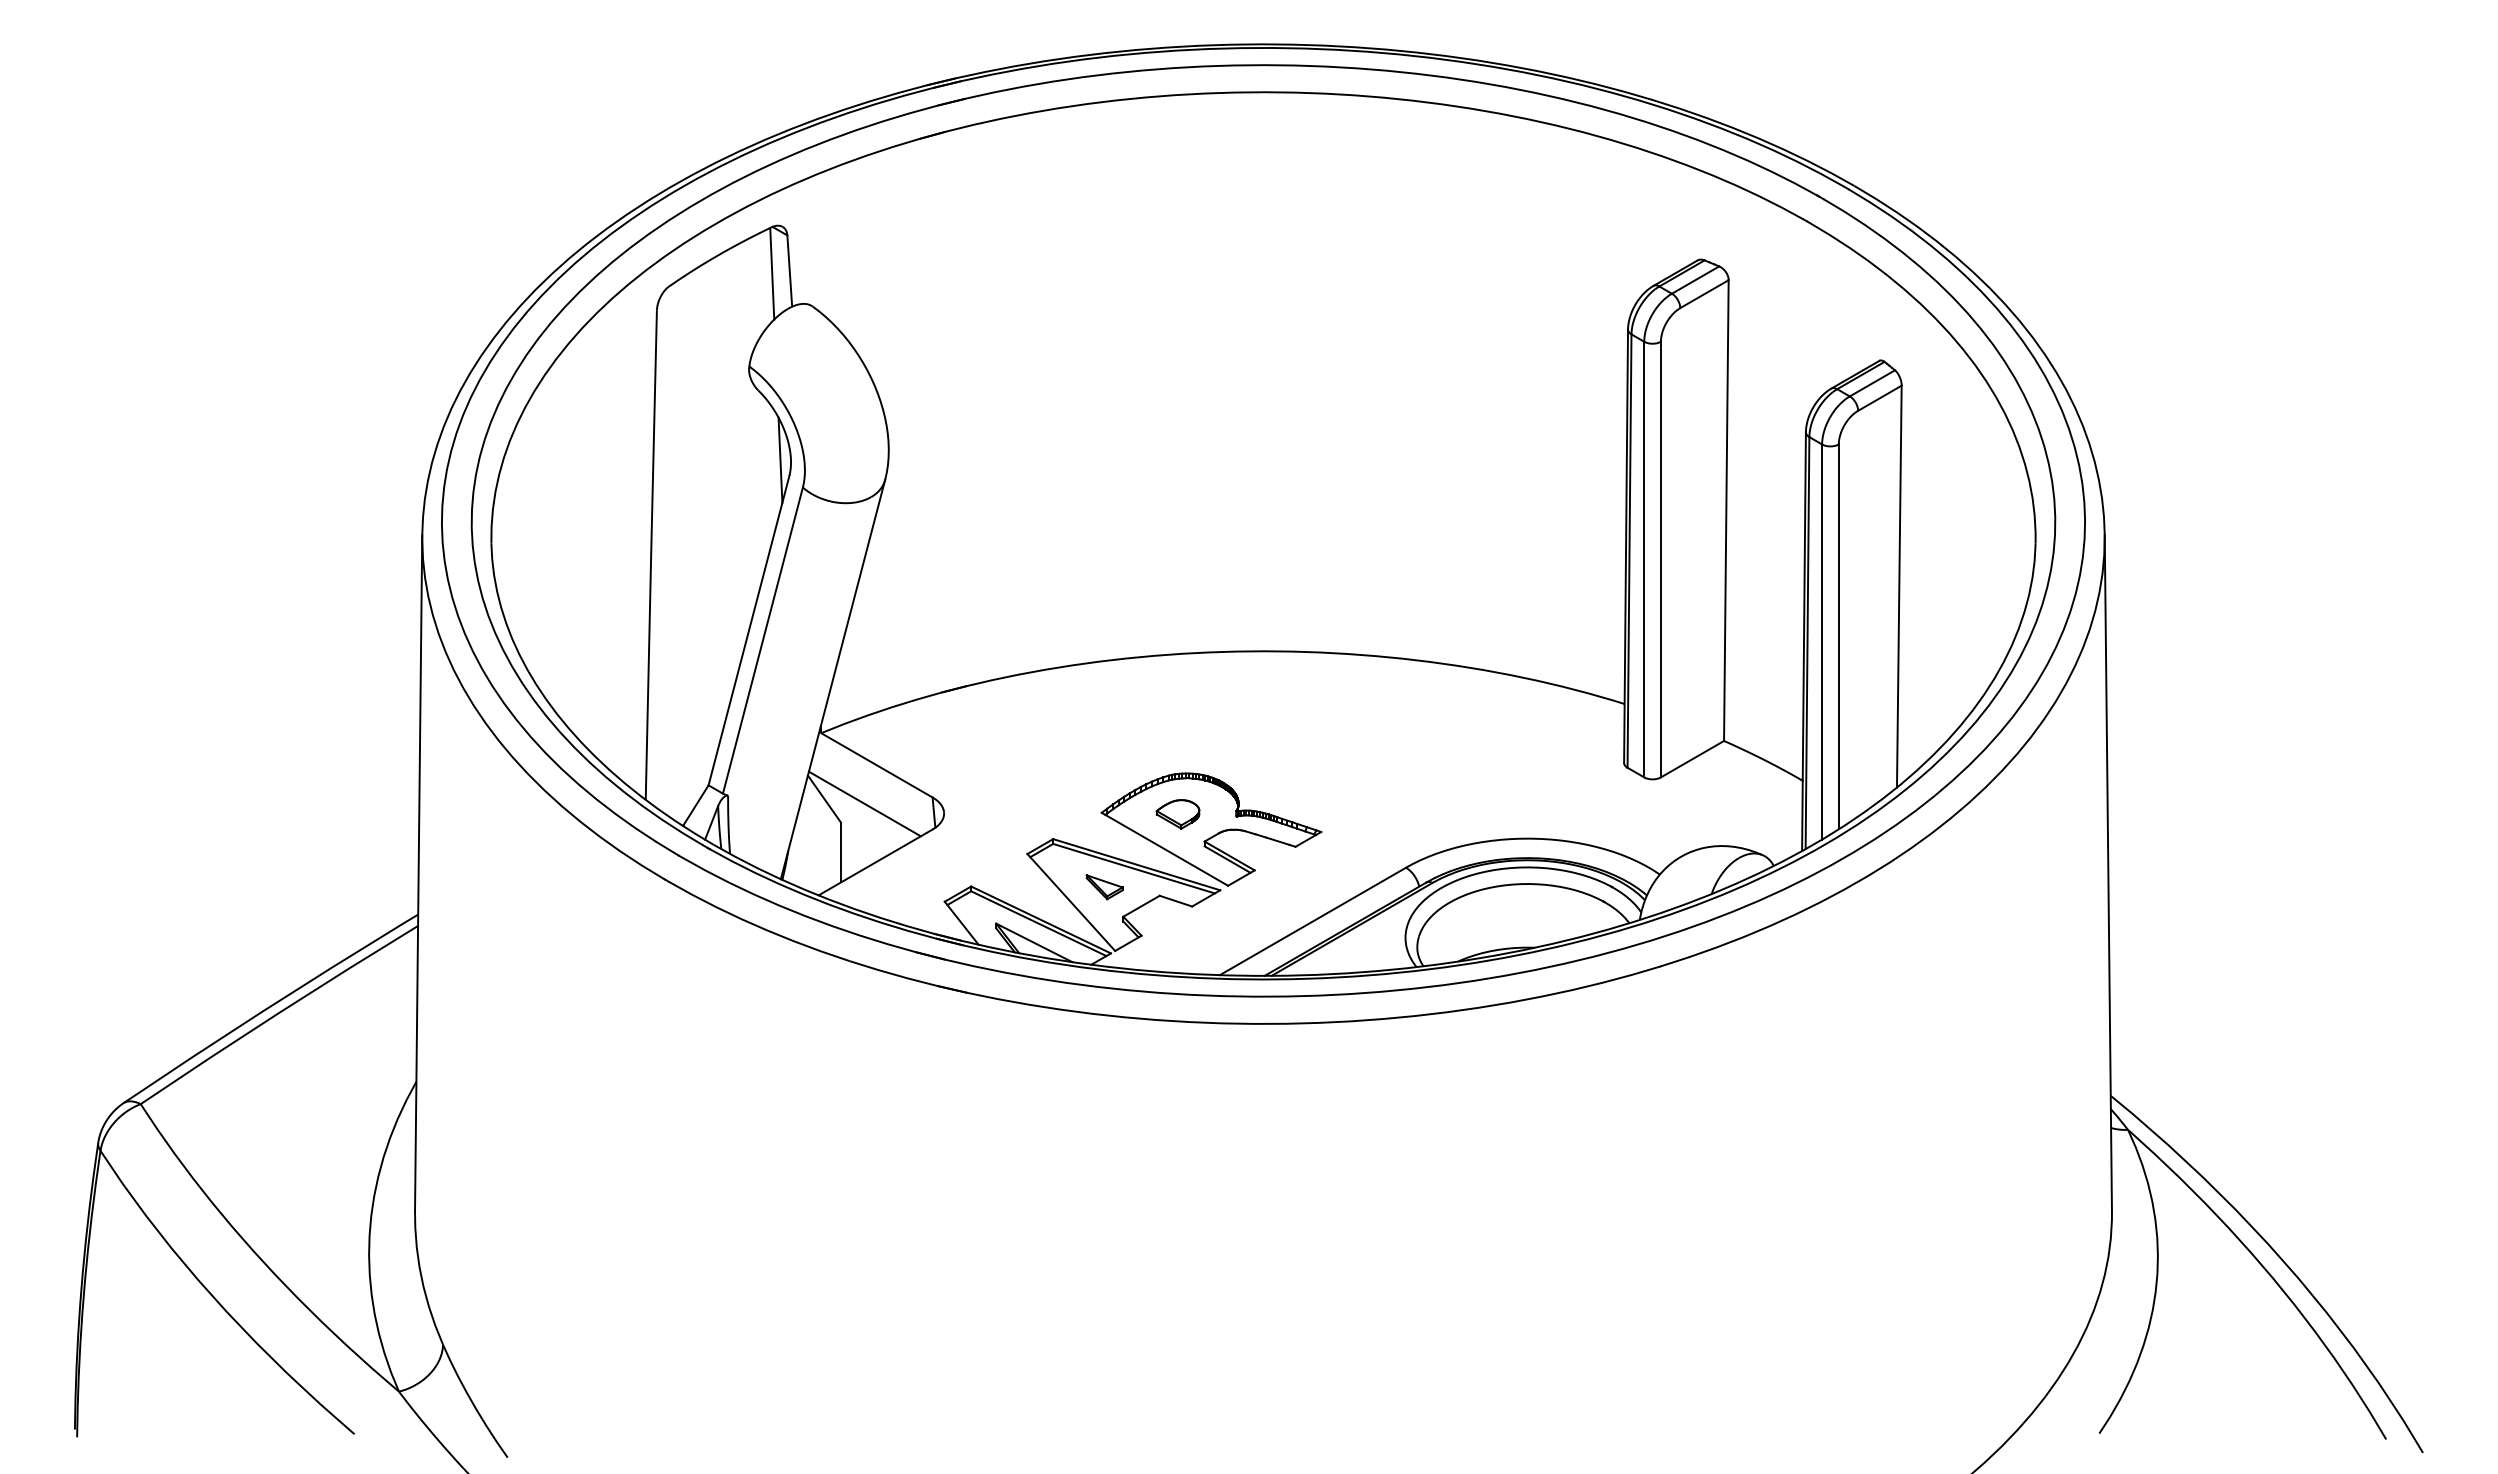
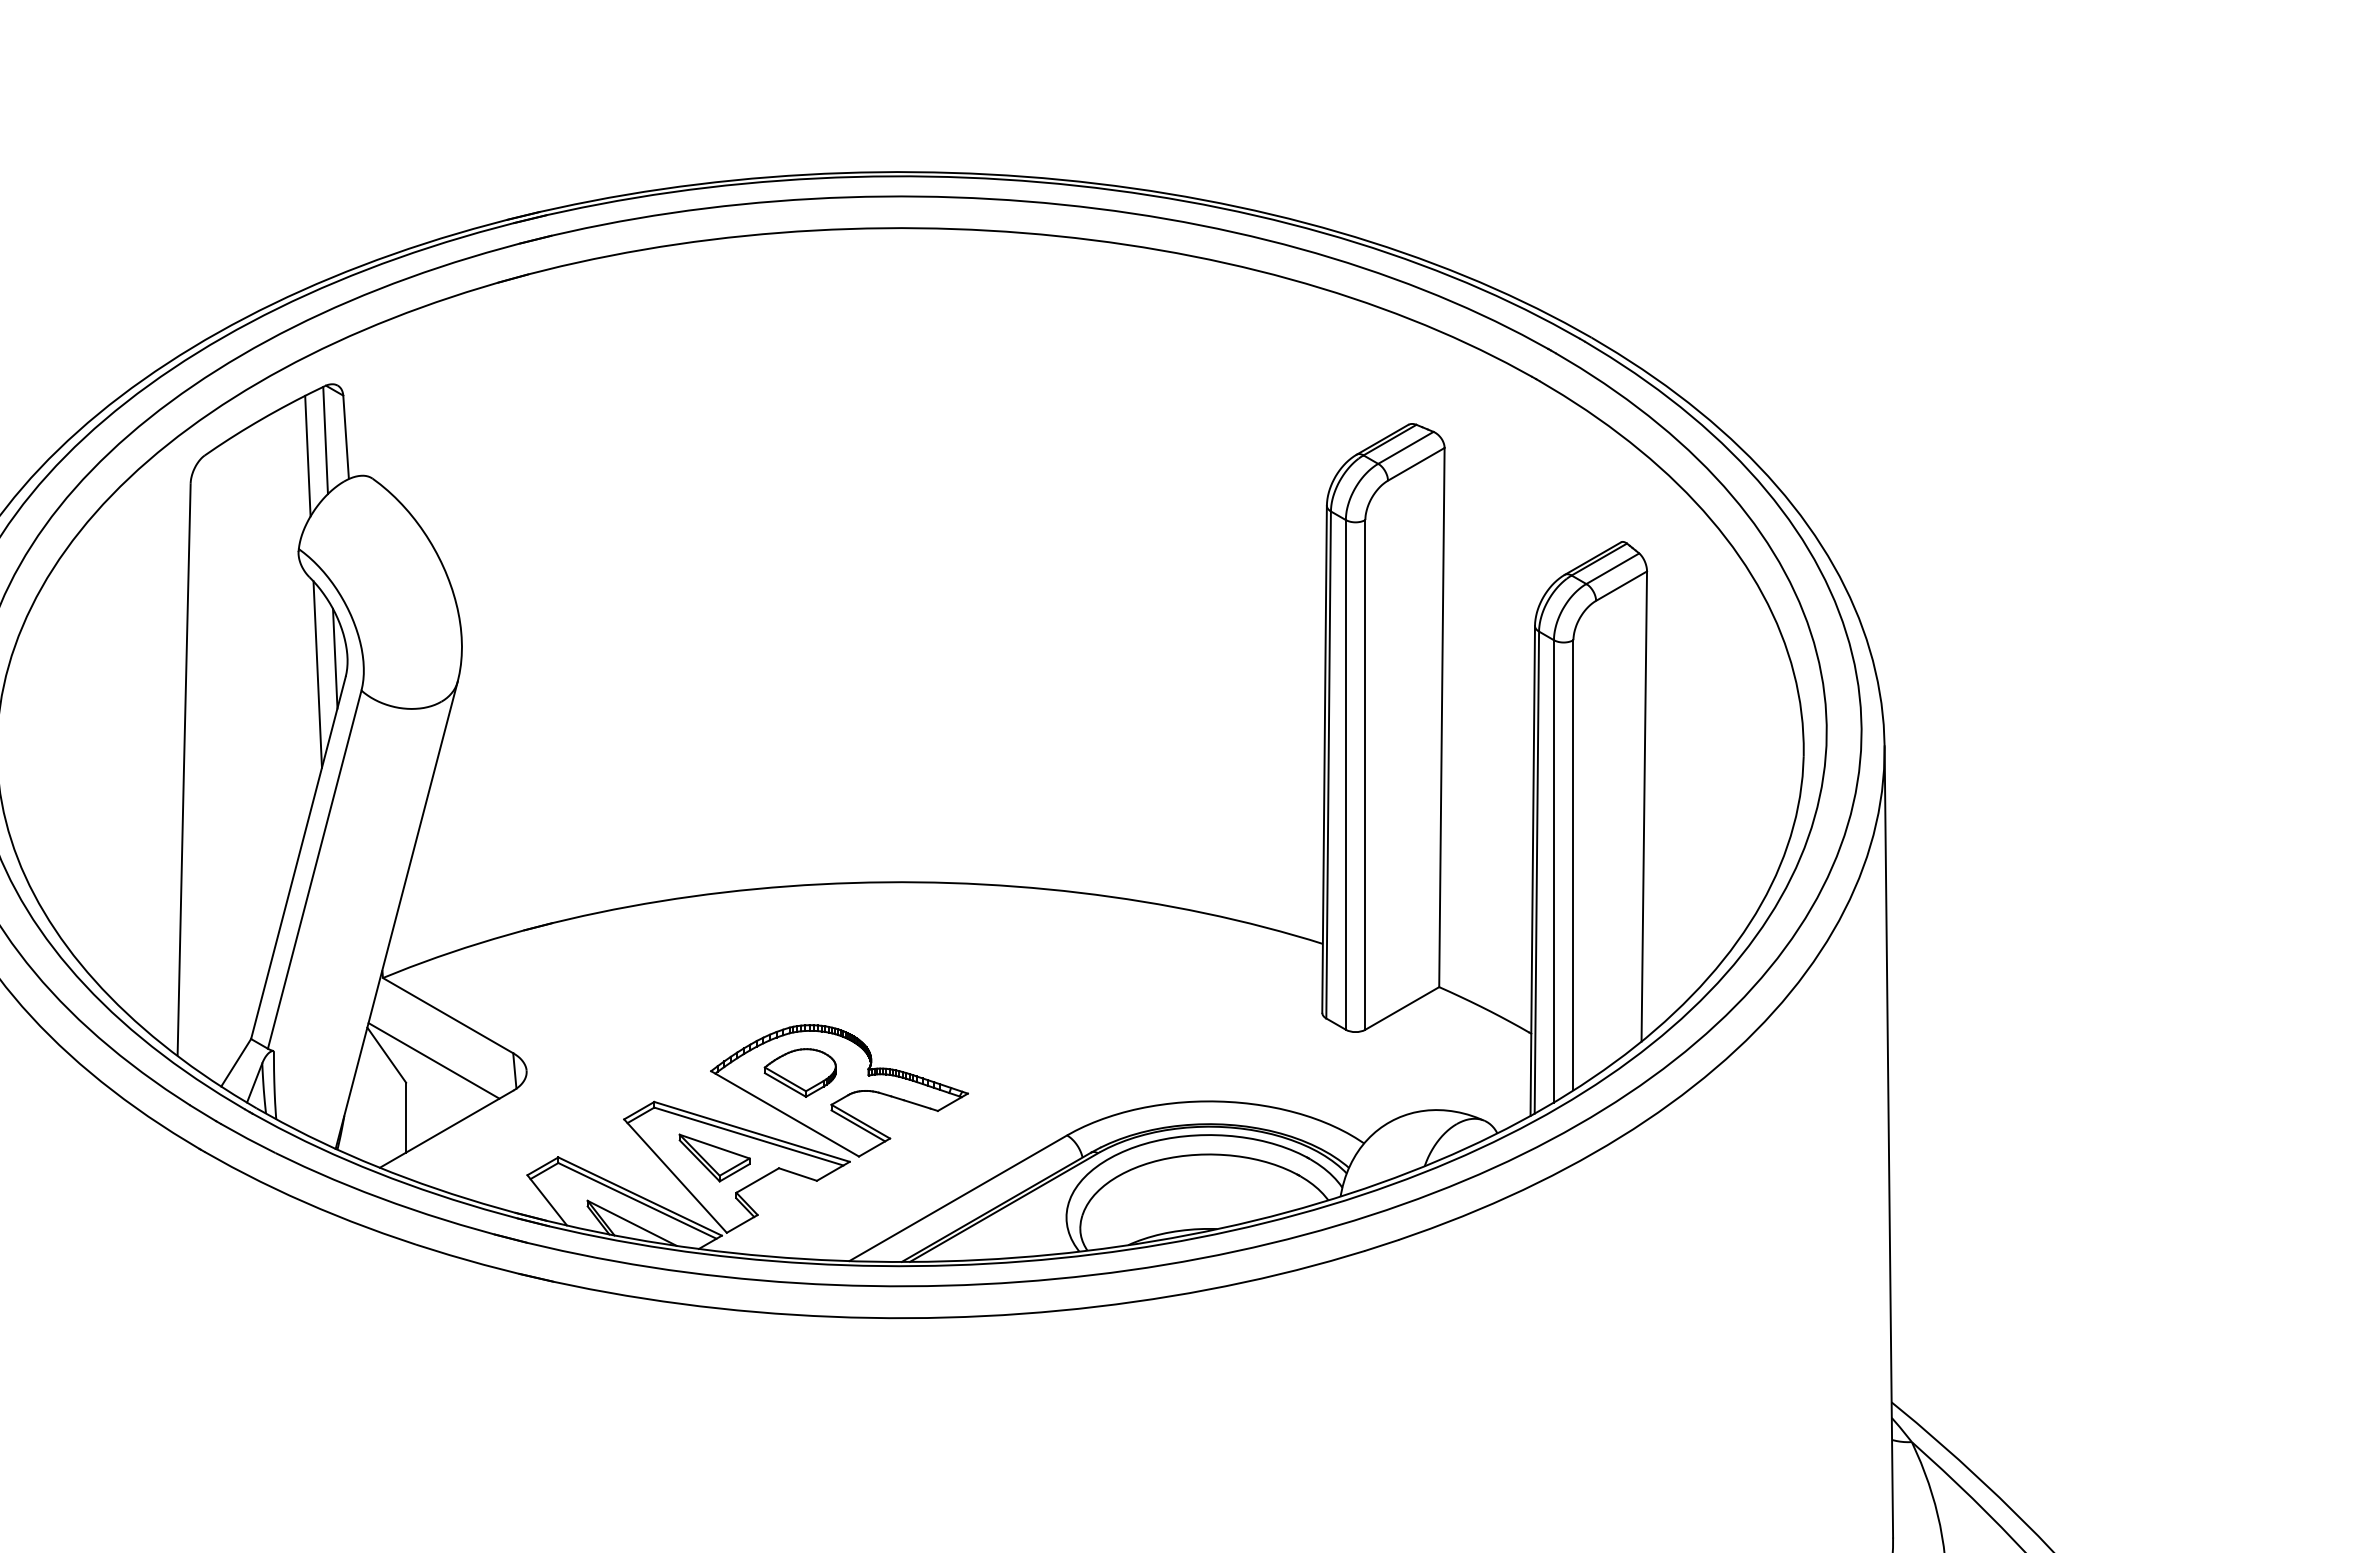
line: (756, 286) -> (307, 455), added
line: (765, 473) -> (317, 674), added
part: (1177, 814) -> (799, 1073), size x1.43
part: (1104, 887) -> (714, 1158), size x1.67

